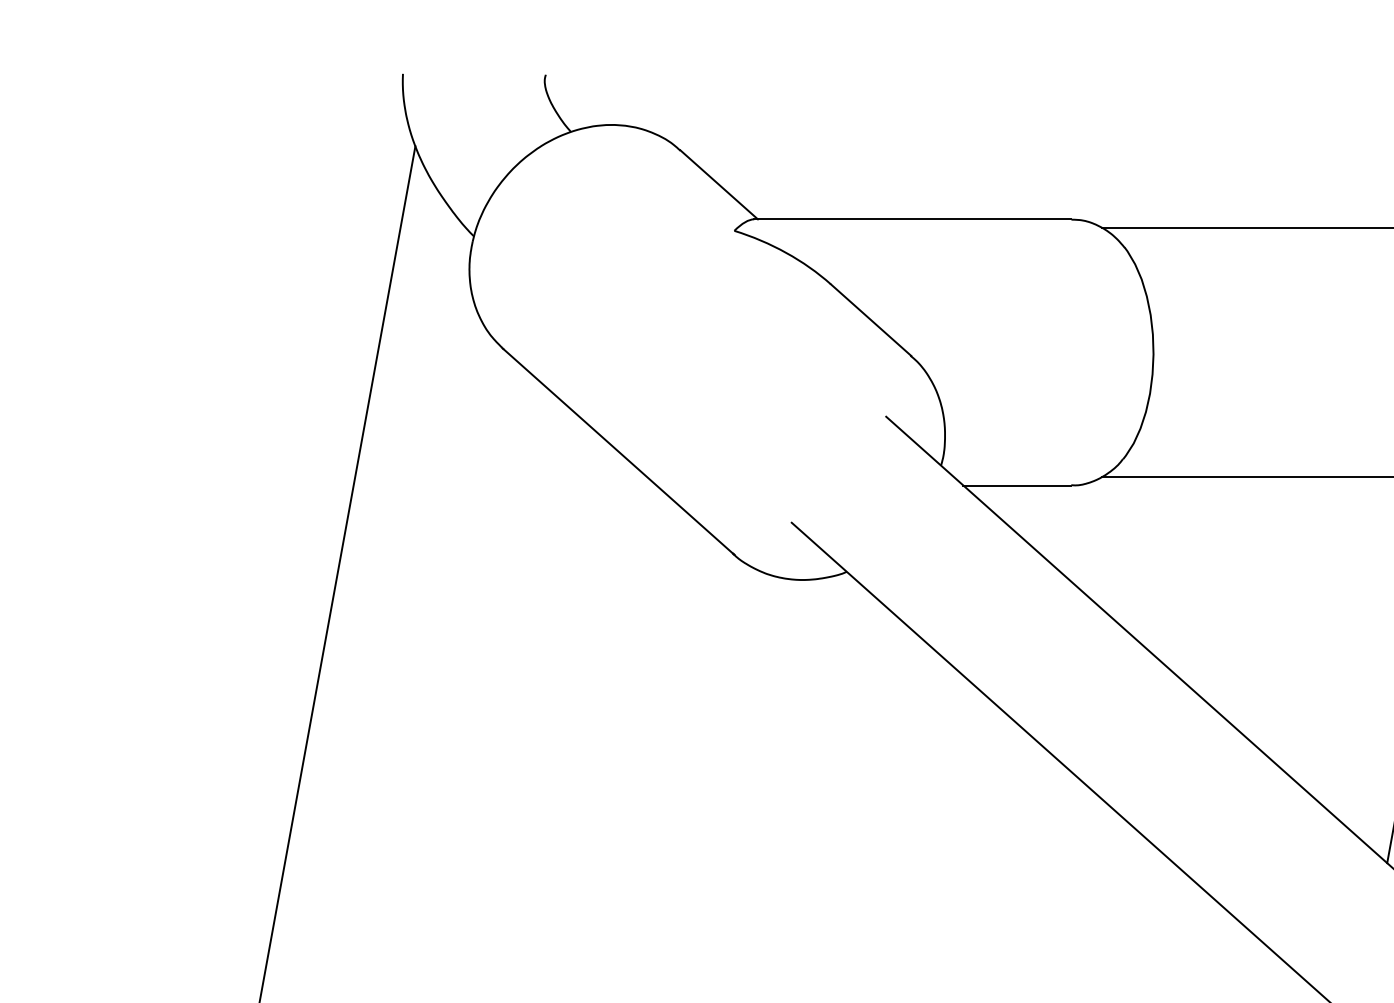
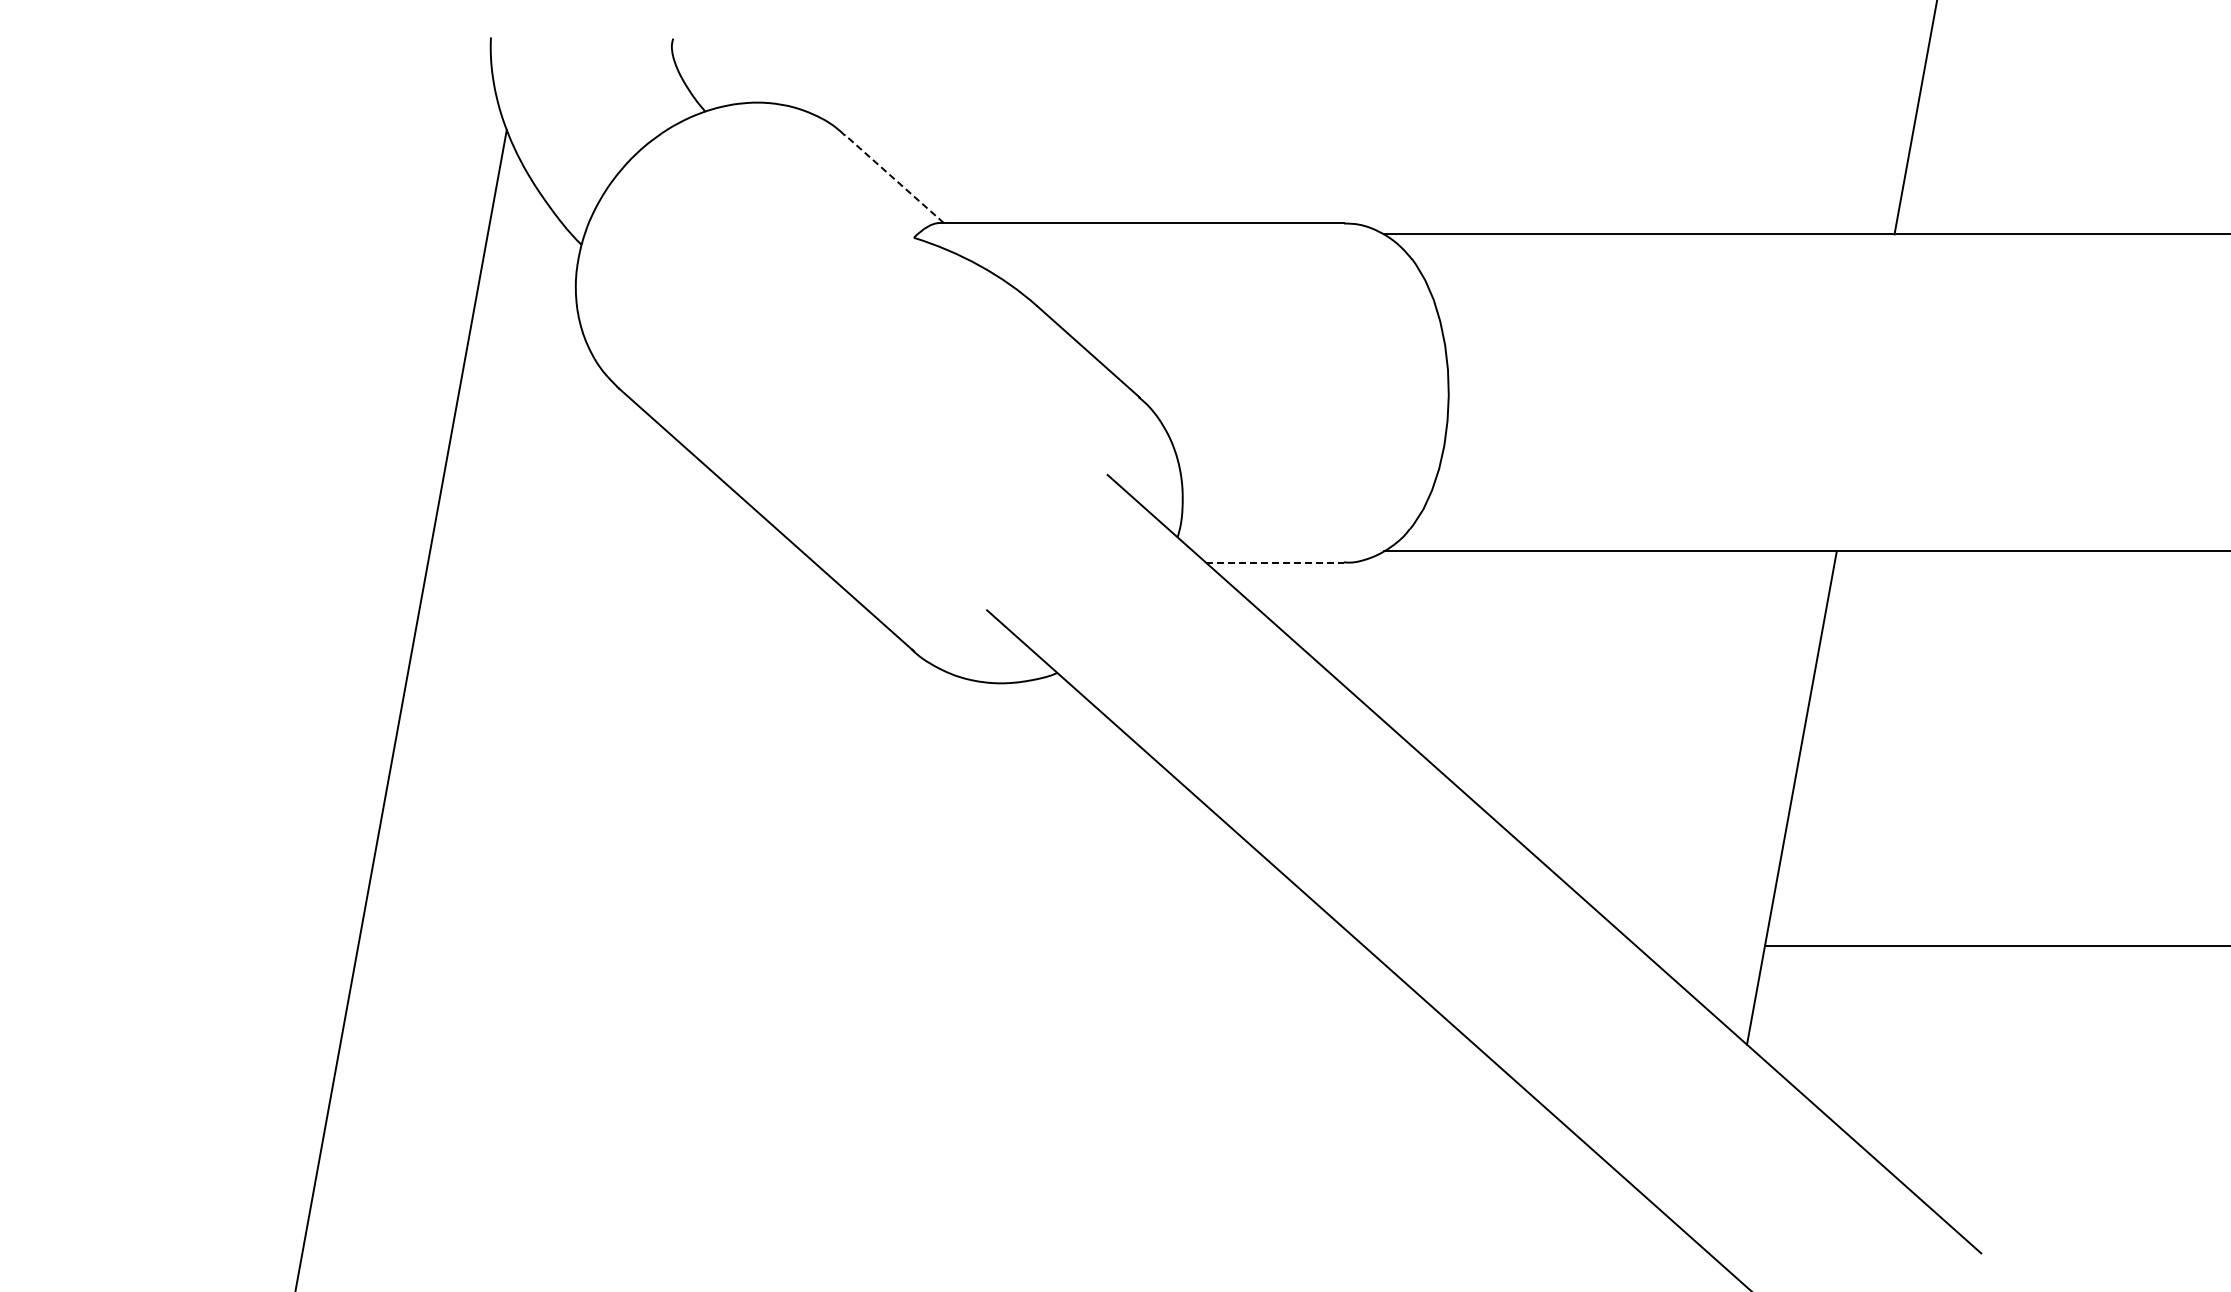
line: (719, 184) -> (894, 178), solid -> dashed
line: (1016, 485) -> (1274, 562), solid -> dashed

